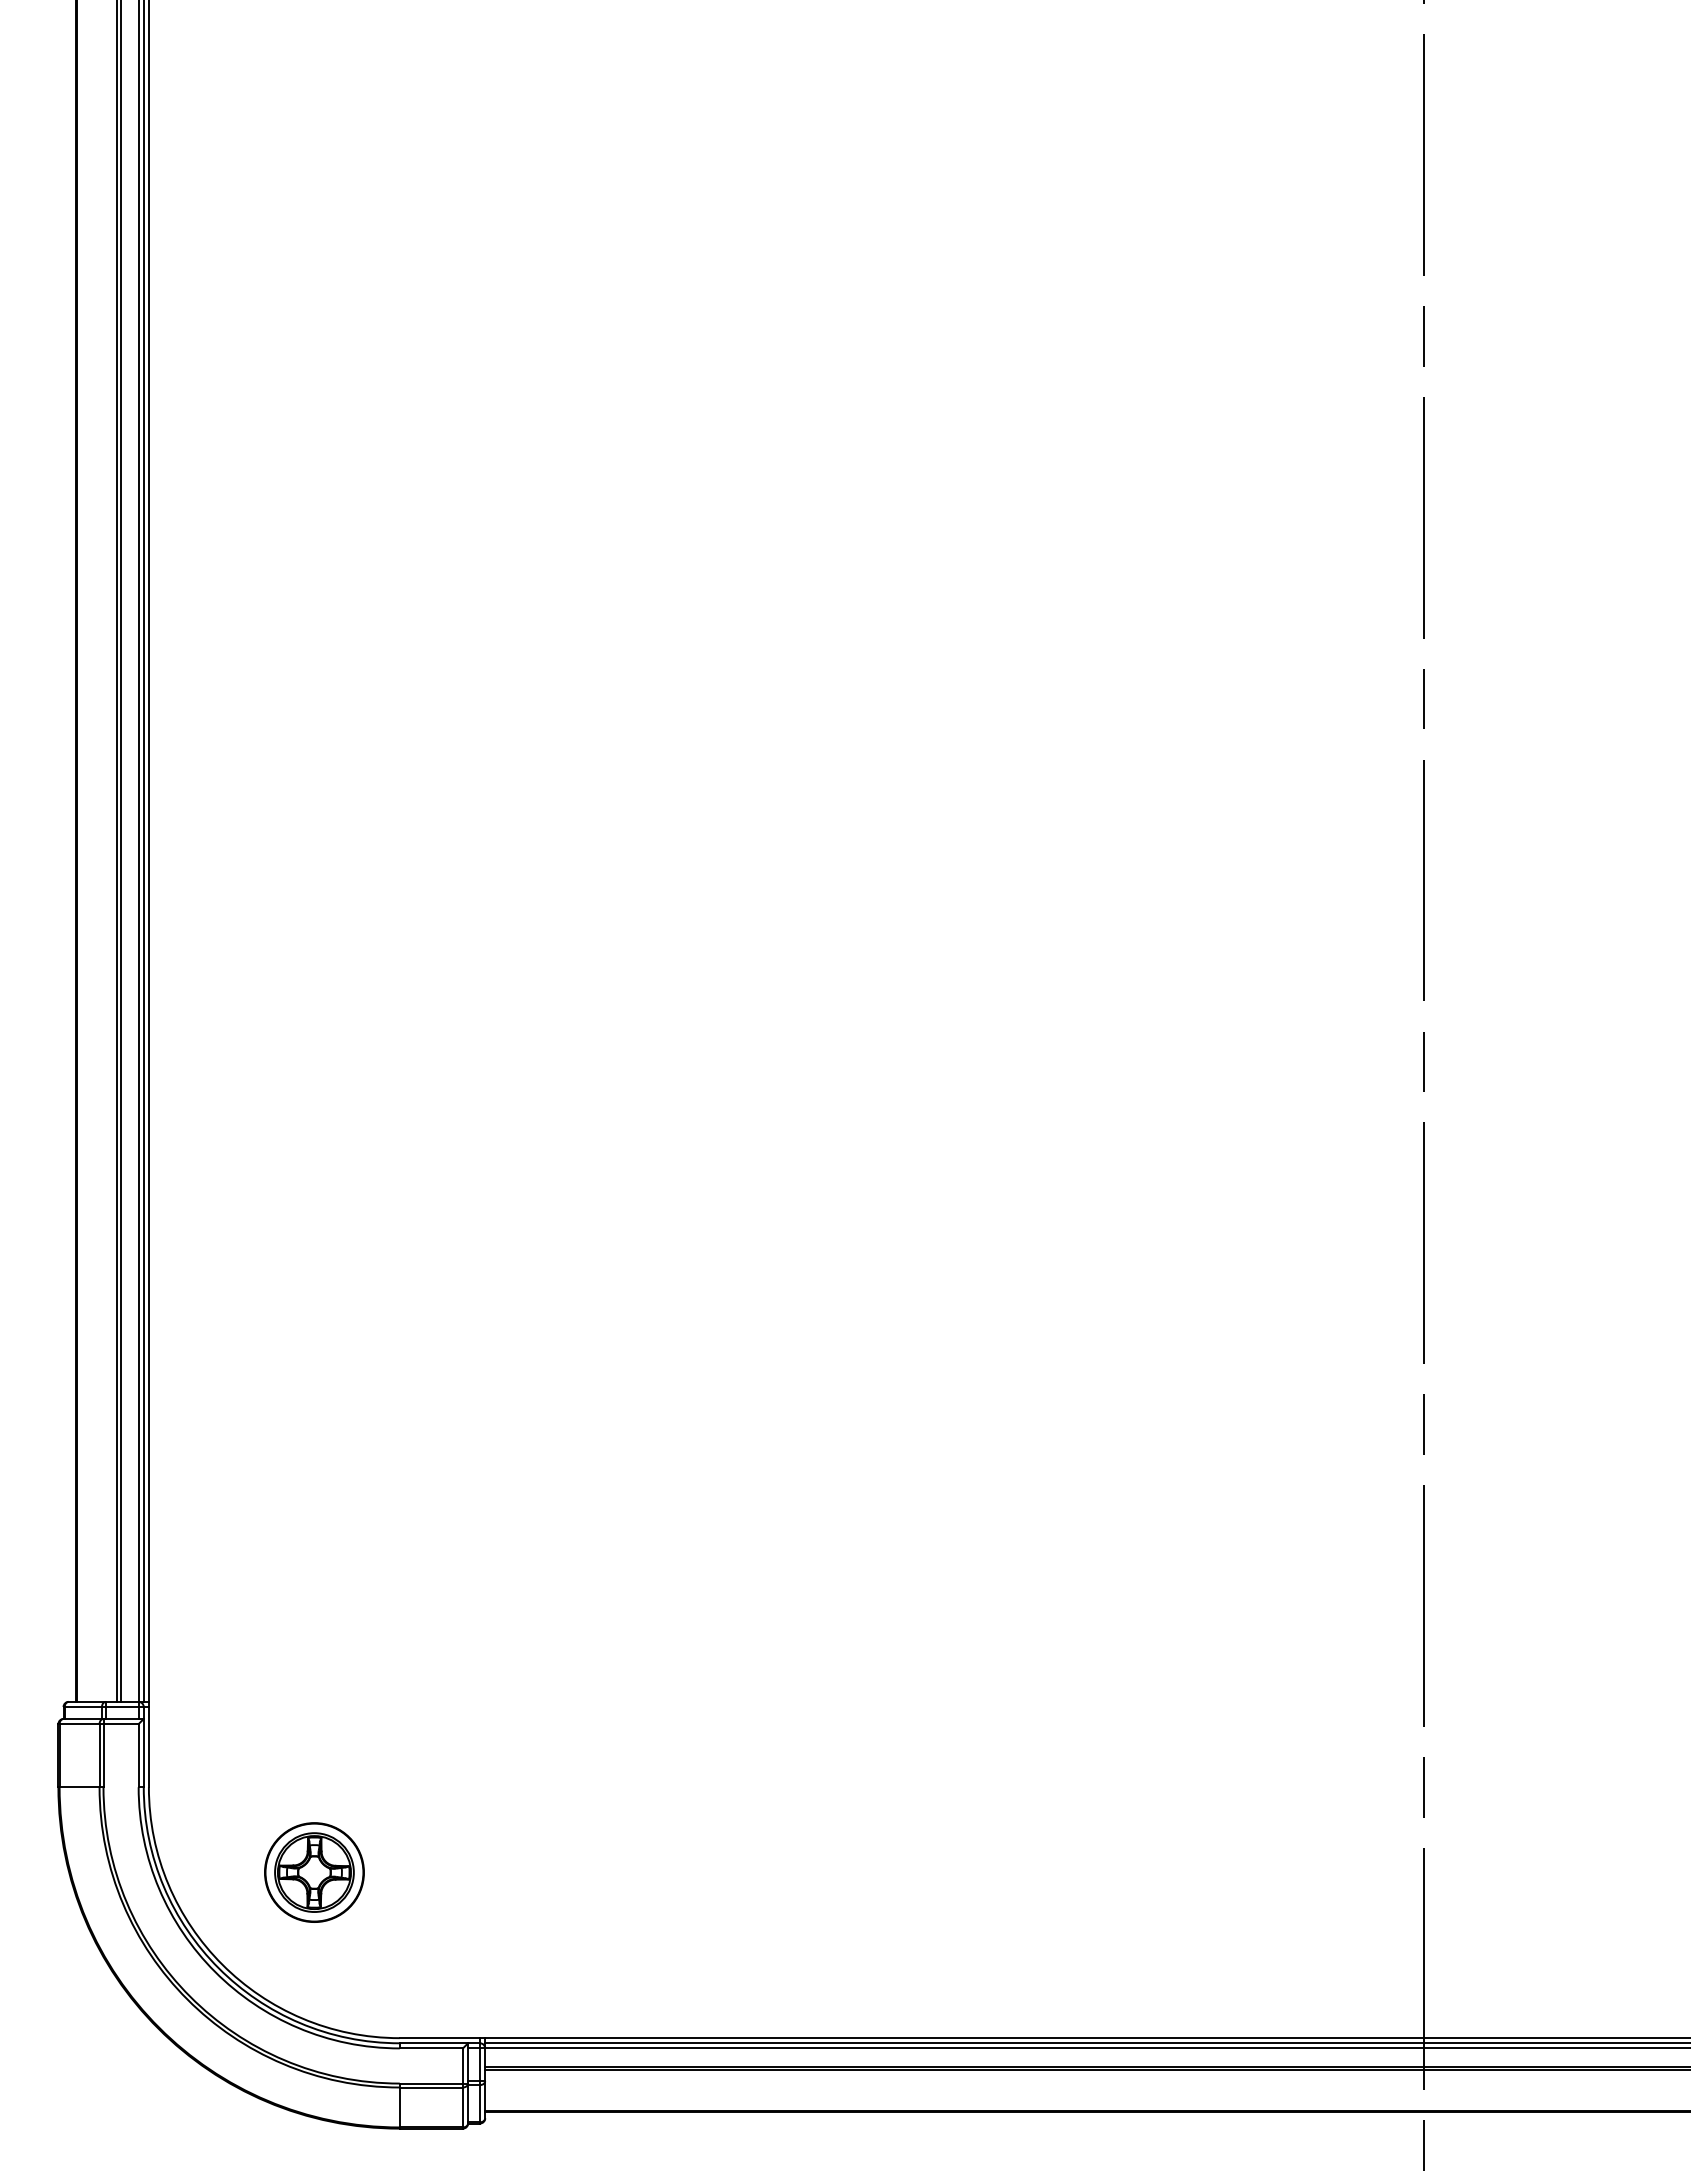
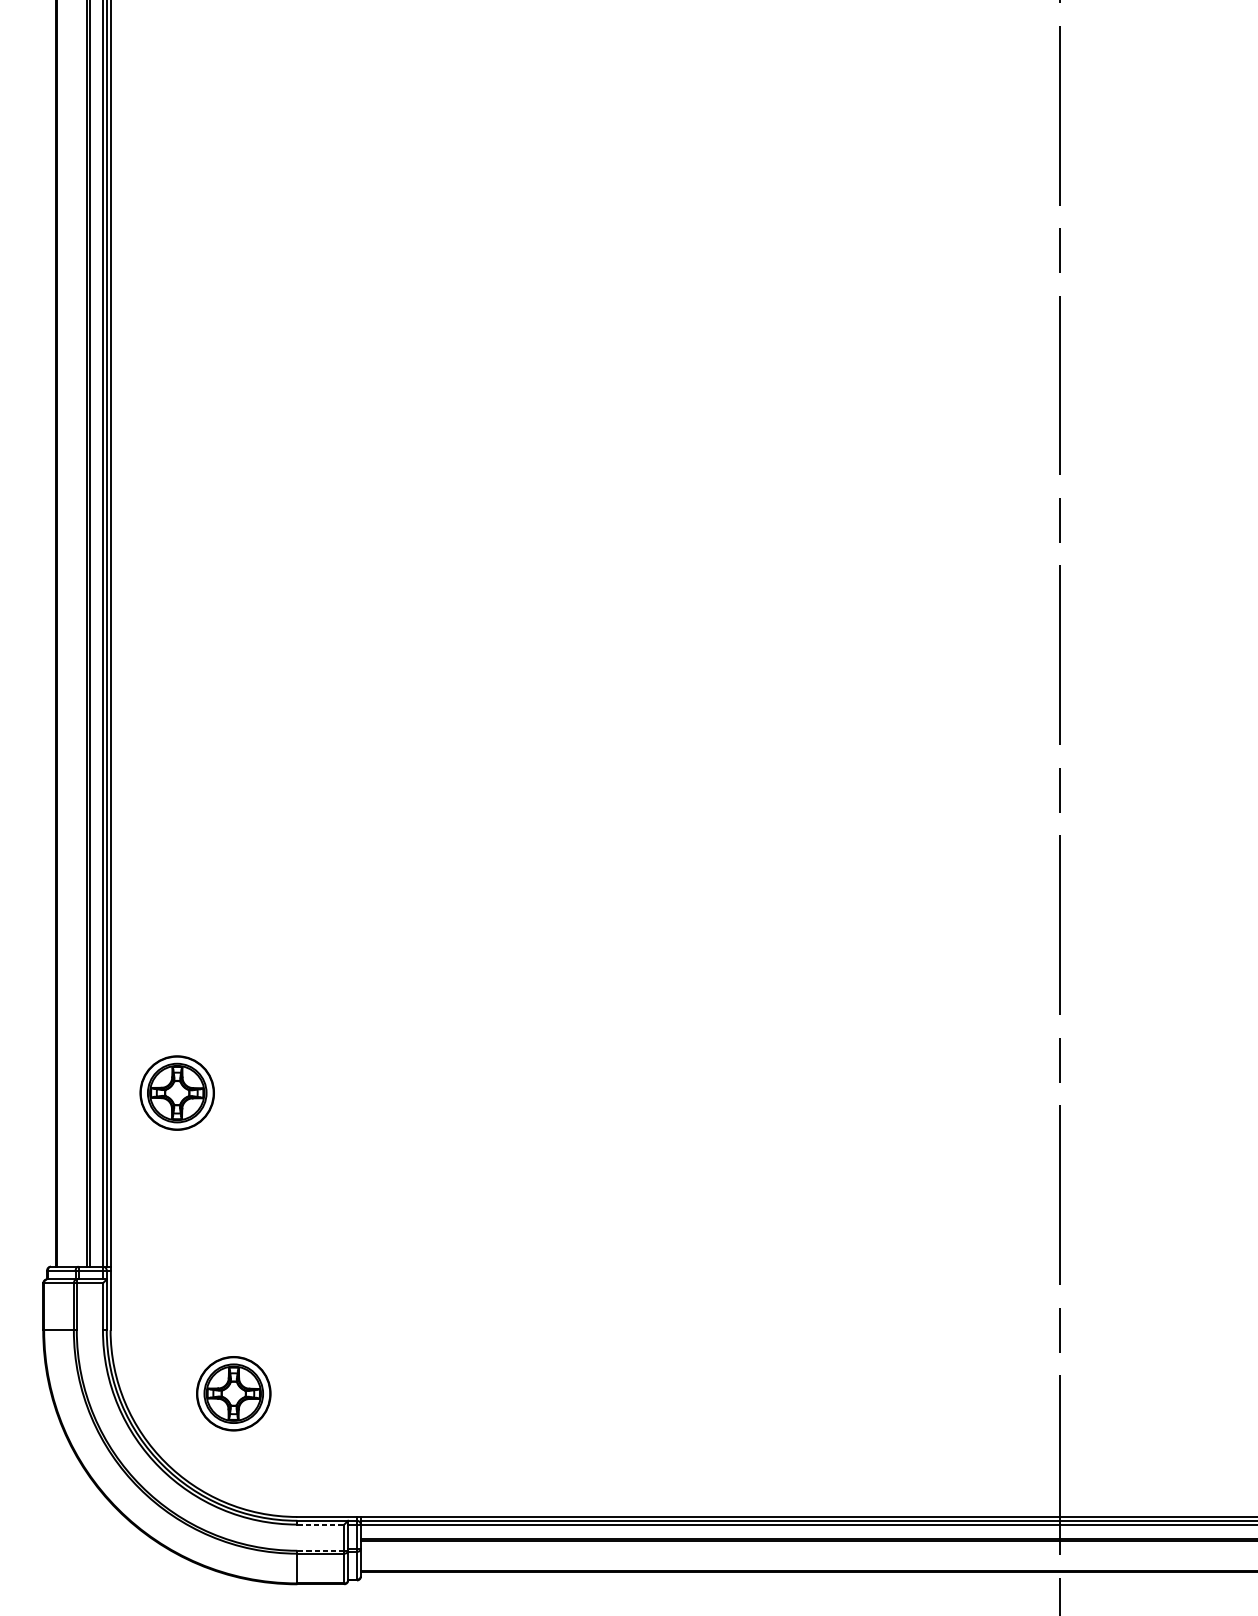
part: (238, 1468) -> (177, 1093), added
line: (431, 2048) -> (320, 1524), solid -> dashed
line: (431, 2083) -> (320, 1550), solid -> dashed

